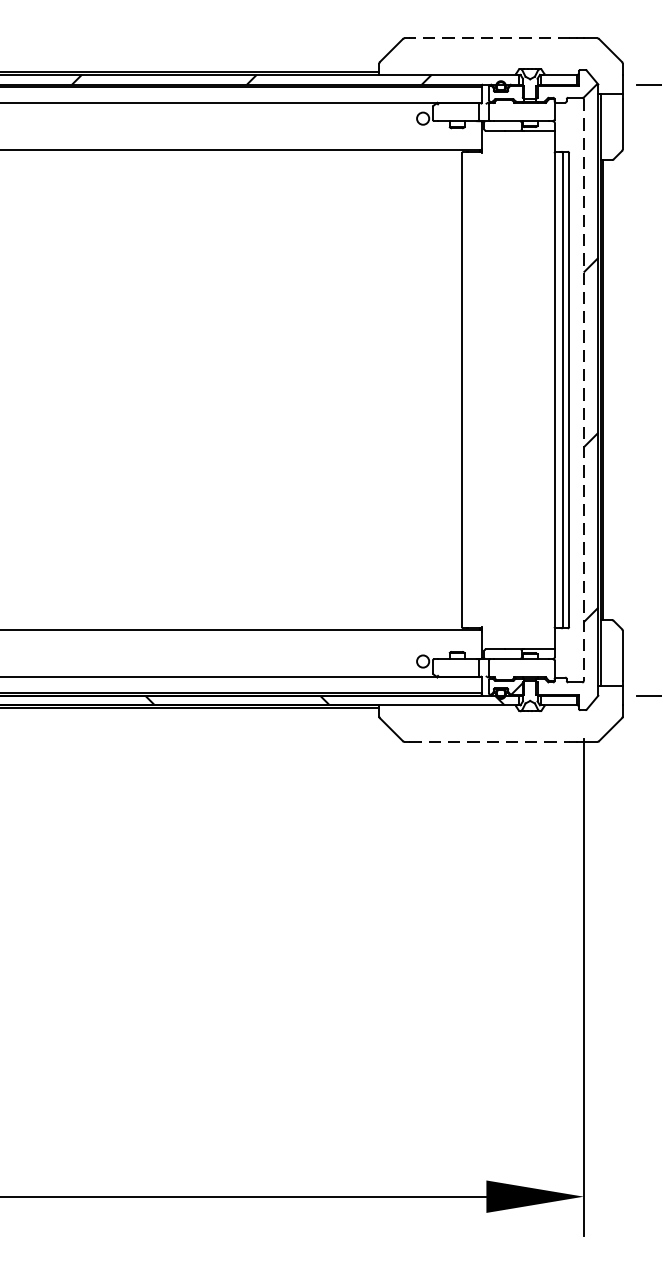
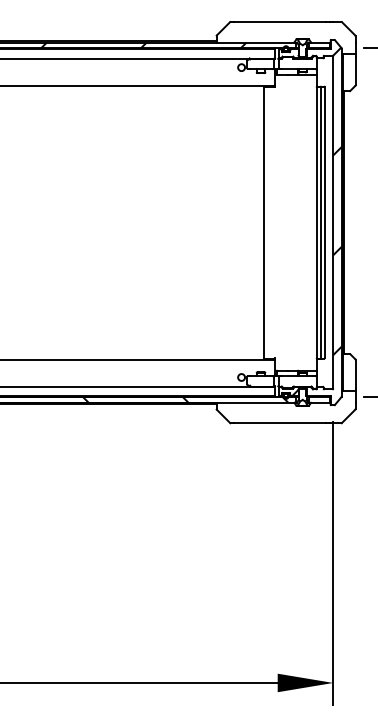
line: (489, 37) -> (279, 21), dashed -> solid
line: (584, 391) -> (333, 223), dashed -> solid
line: (489, 742) -> (279, 423), dashed -> solid

